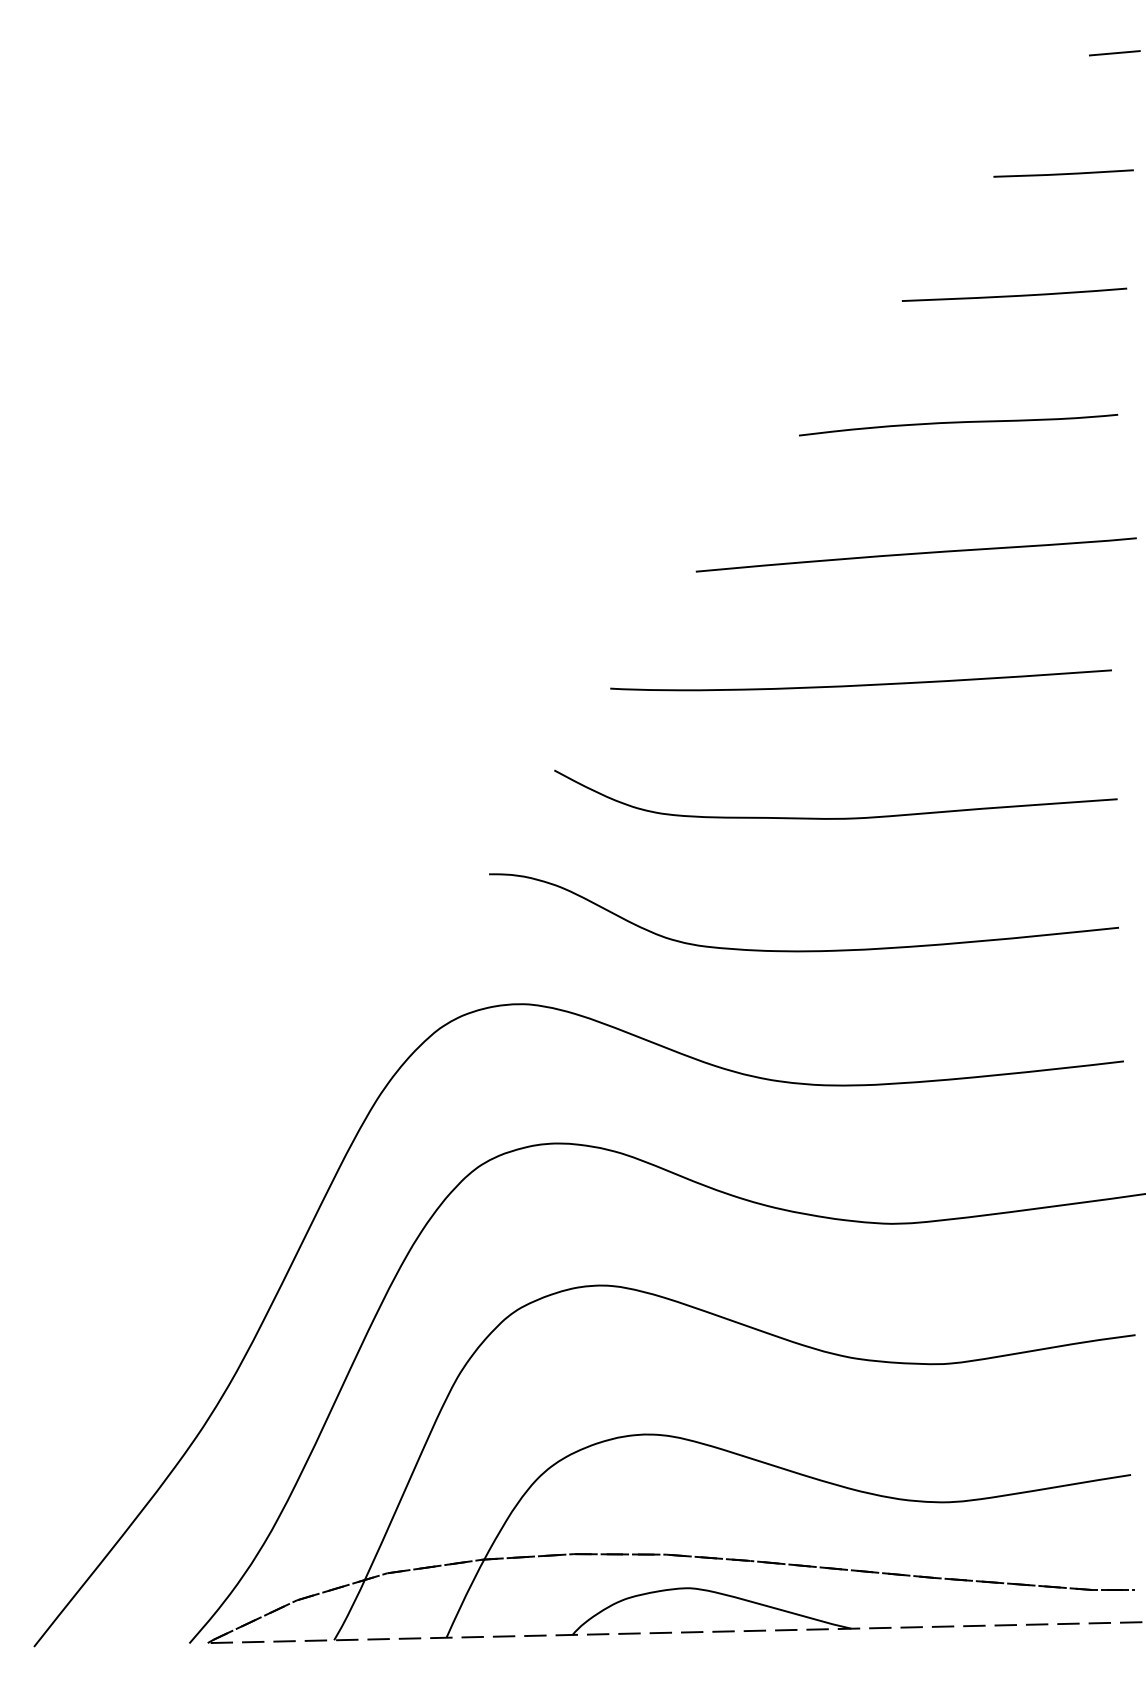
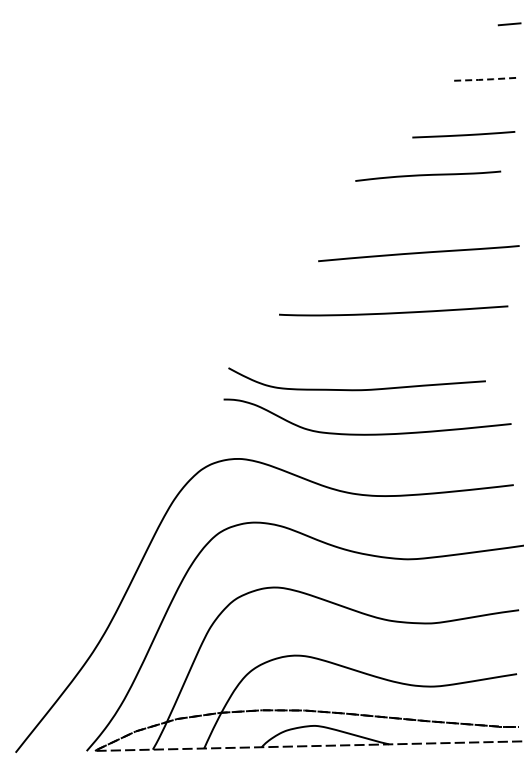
line: (1064, 174) -> (486, 79), solid -> dashed
curve: (959, 423) -> (428, 175), moved
curve: (834, 817) -> (356, 389), moved

